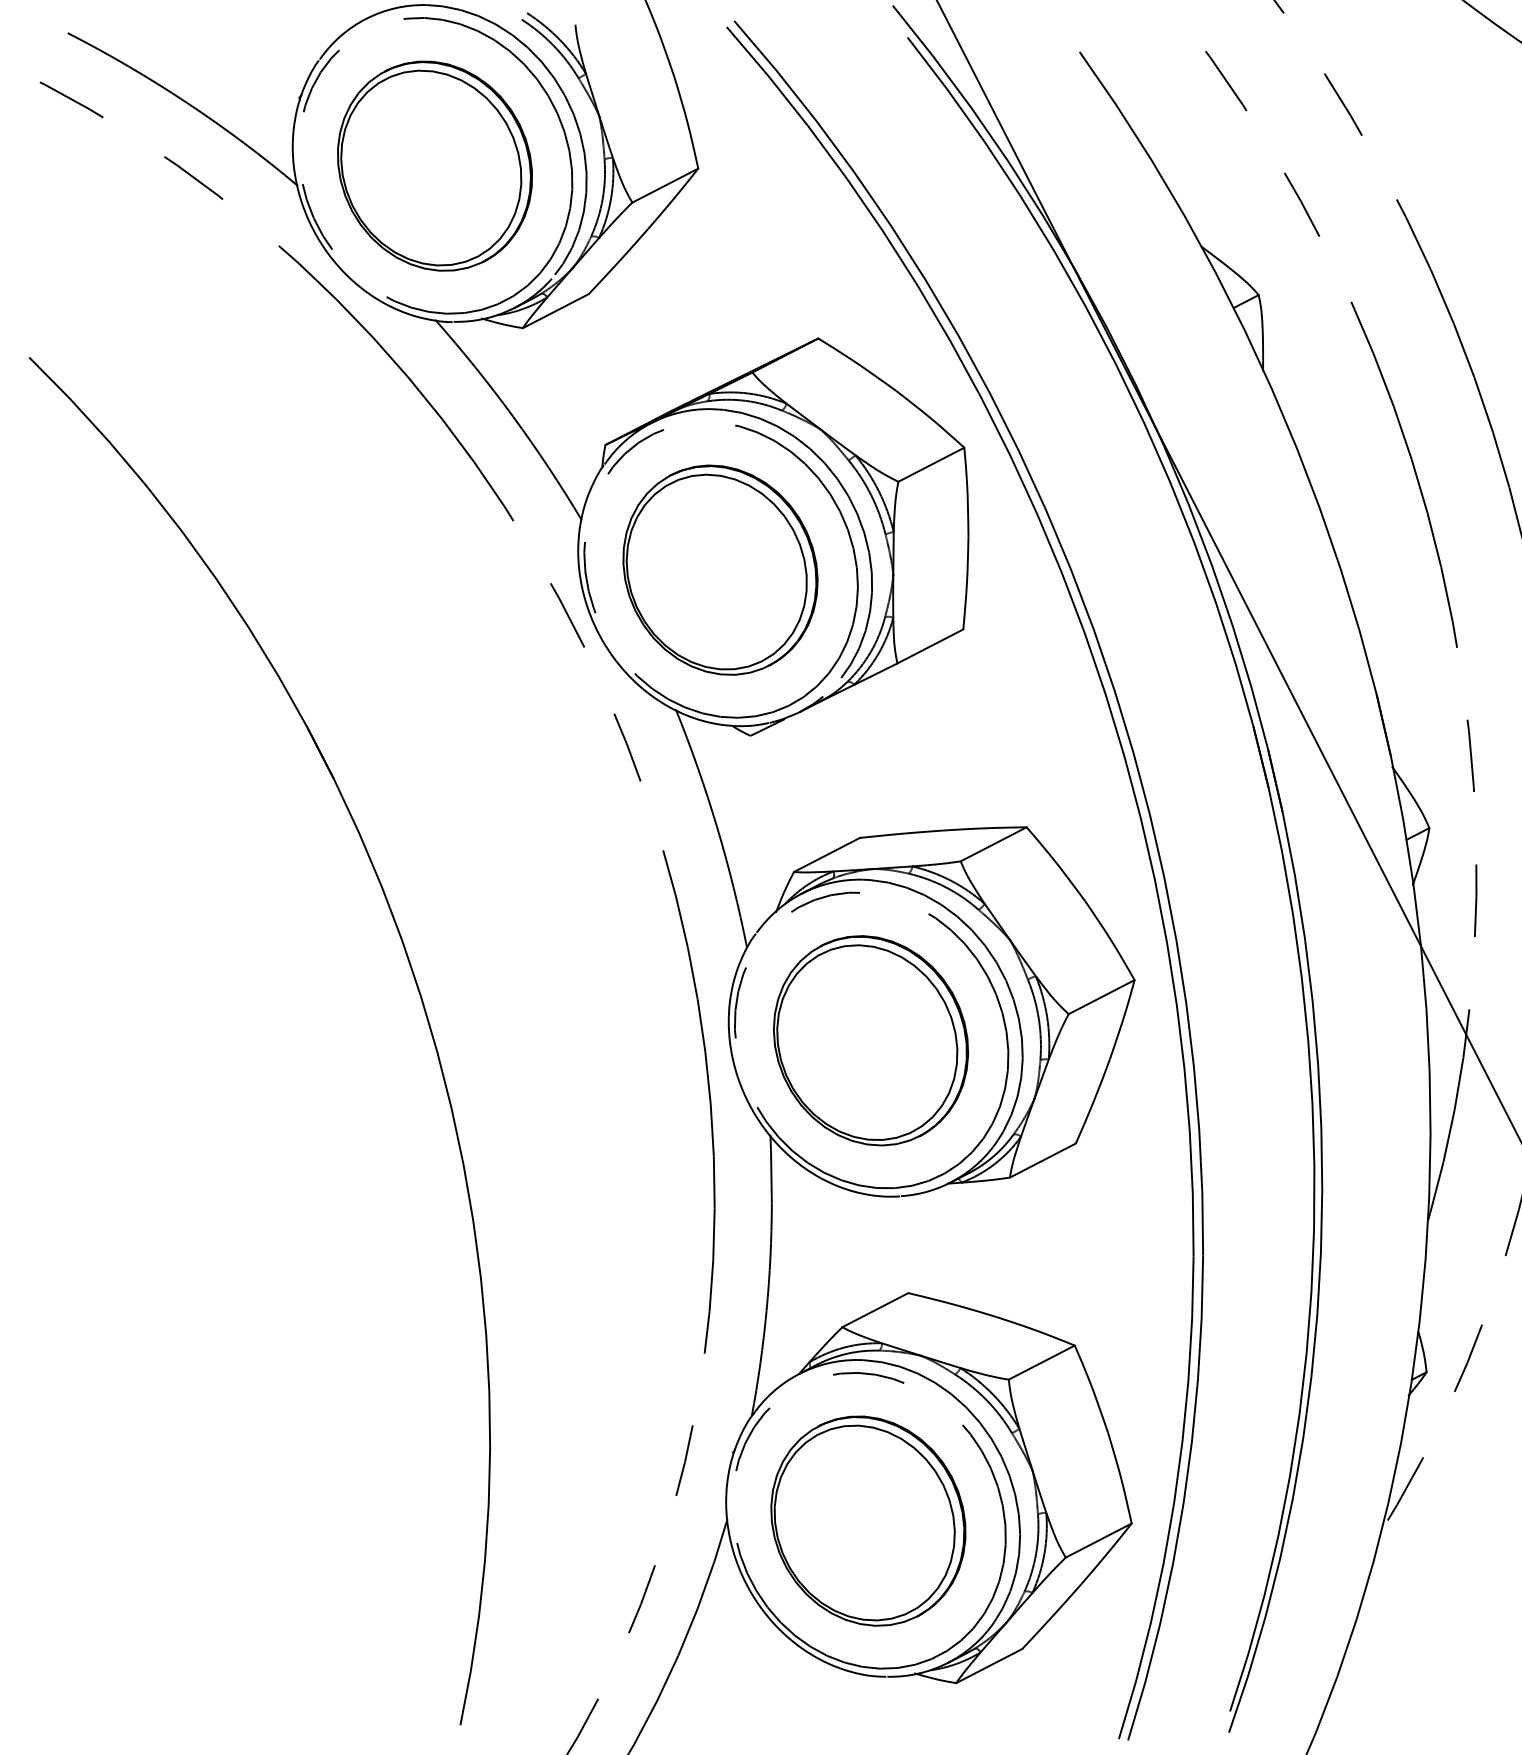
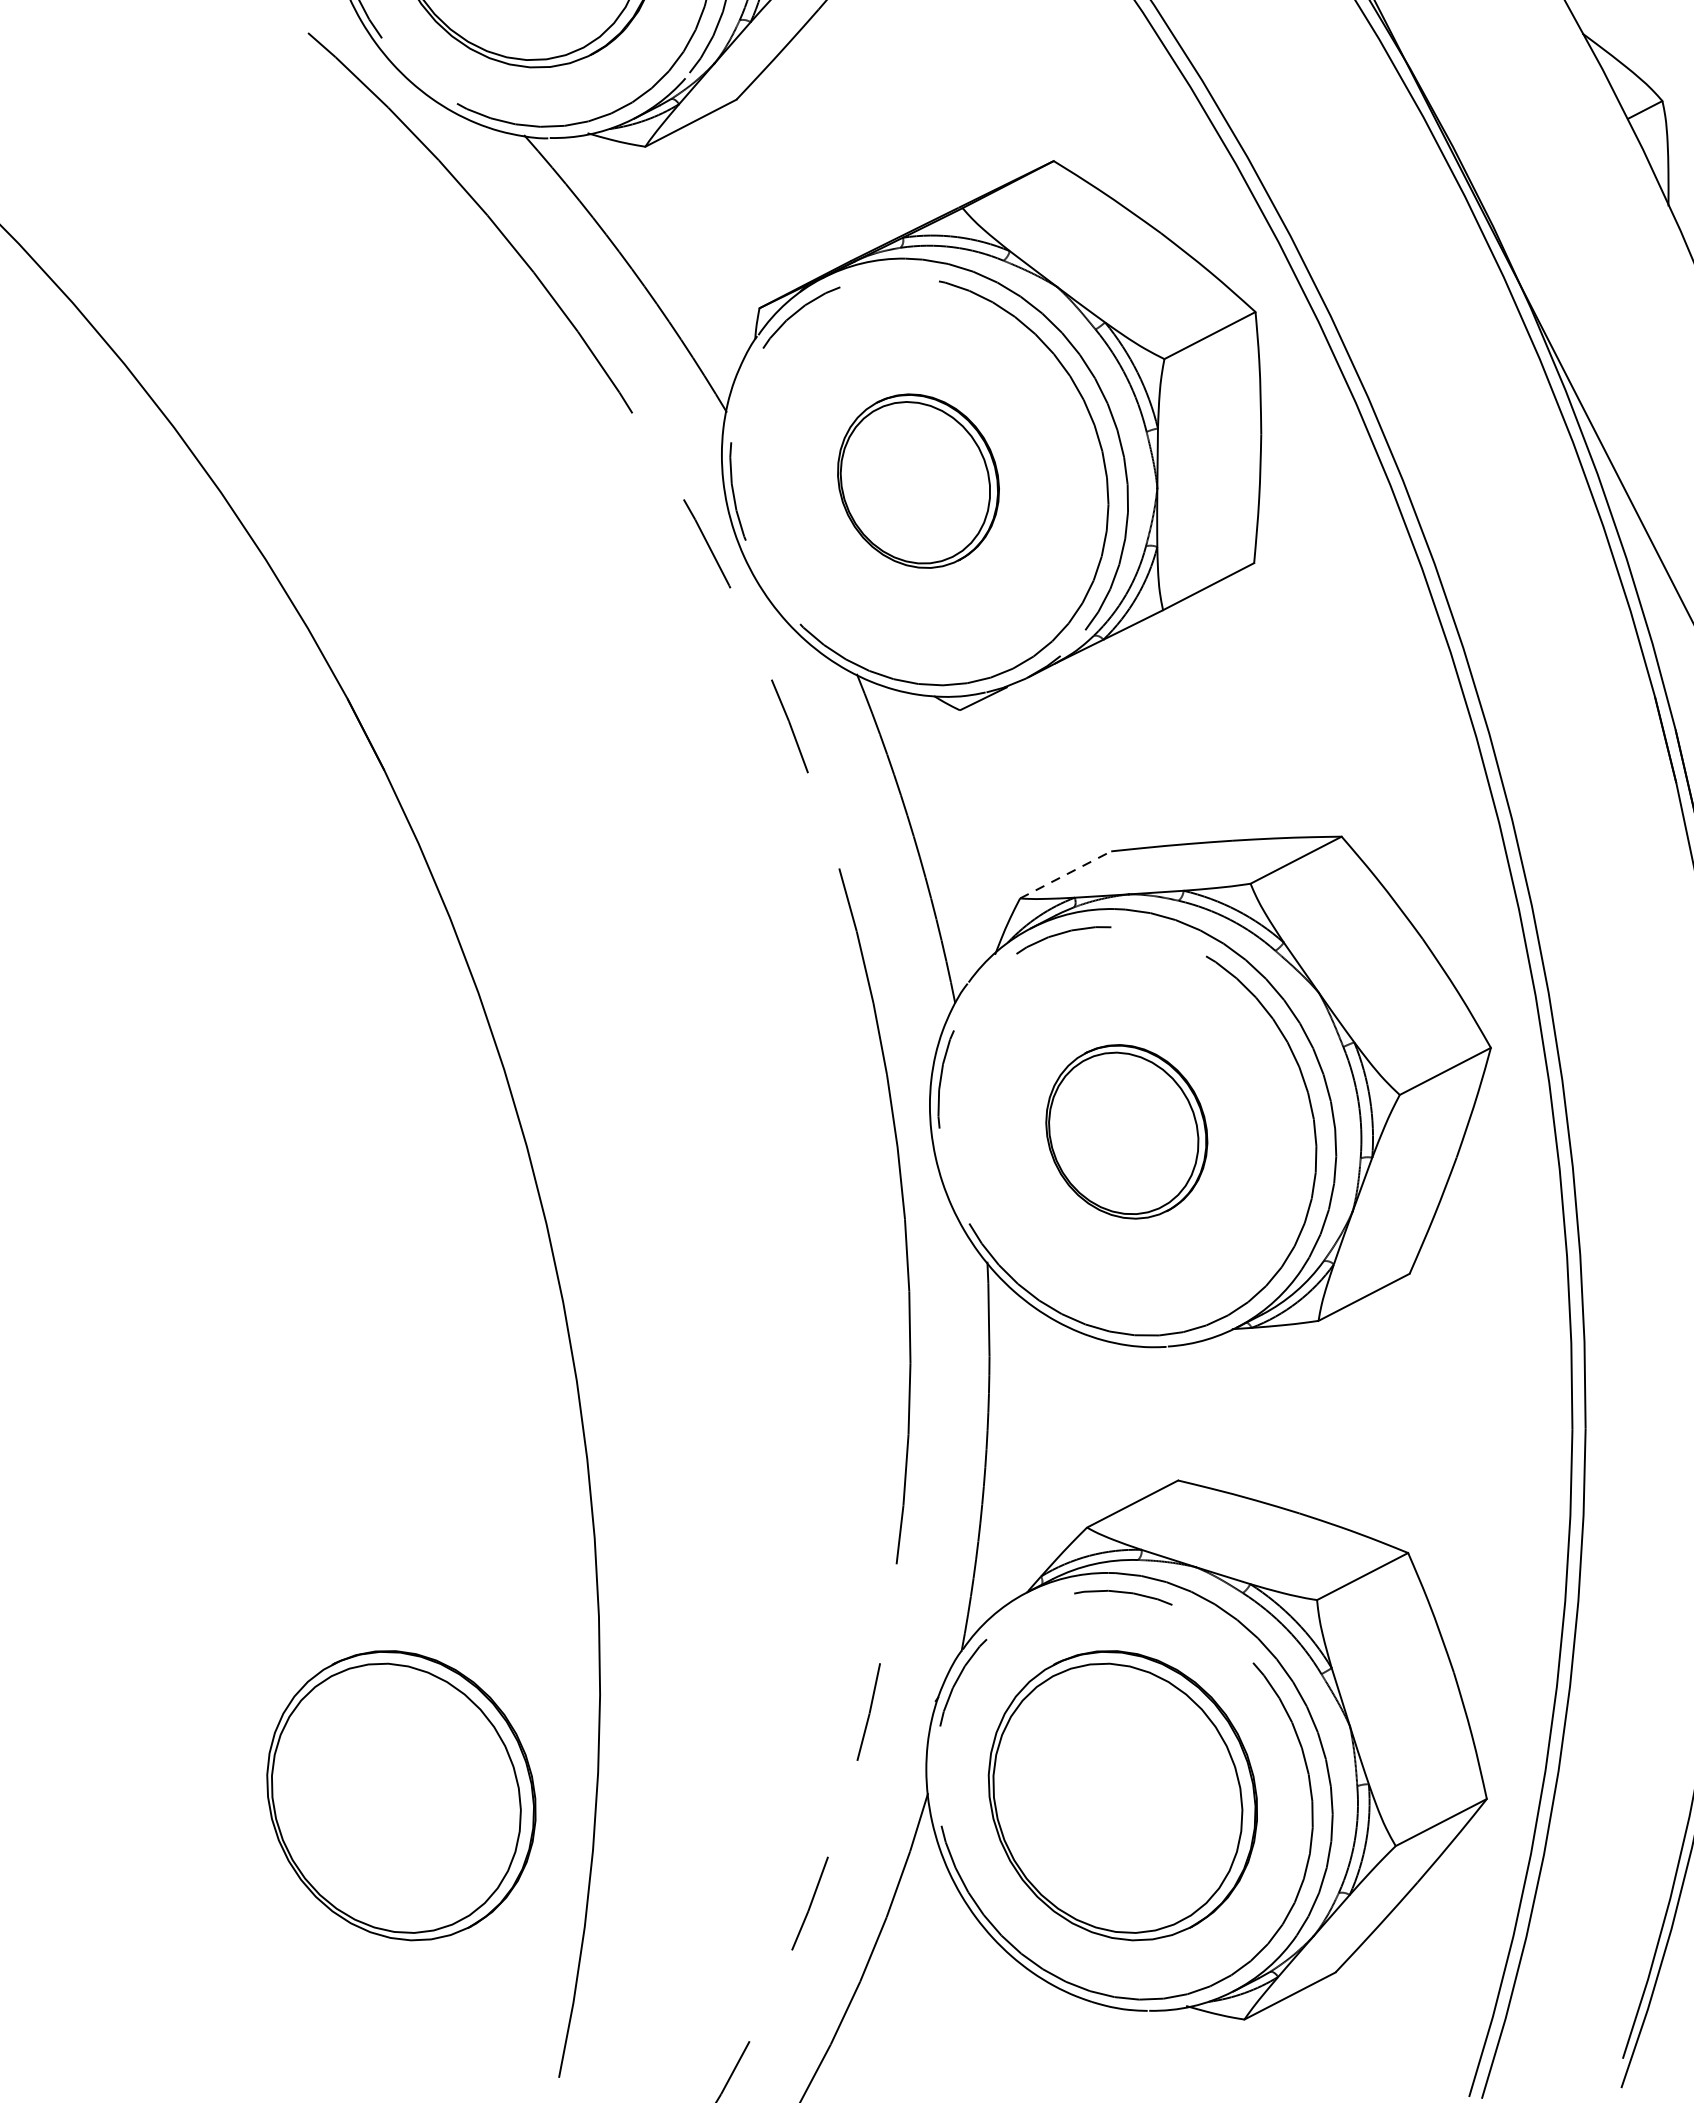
part: (720, 569) -> (918, 480), size x0.6
line: (827, 854) -> (1066, 874), solid -> dashed
part: (871, 1040) -> (1127, 1131), size x0.6
part: (346, 1520) -> (401, 1794), added

